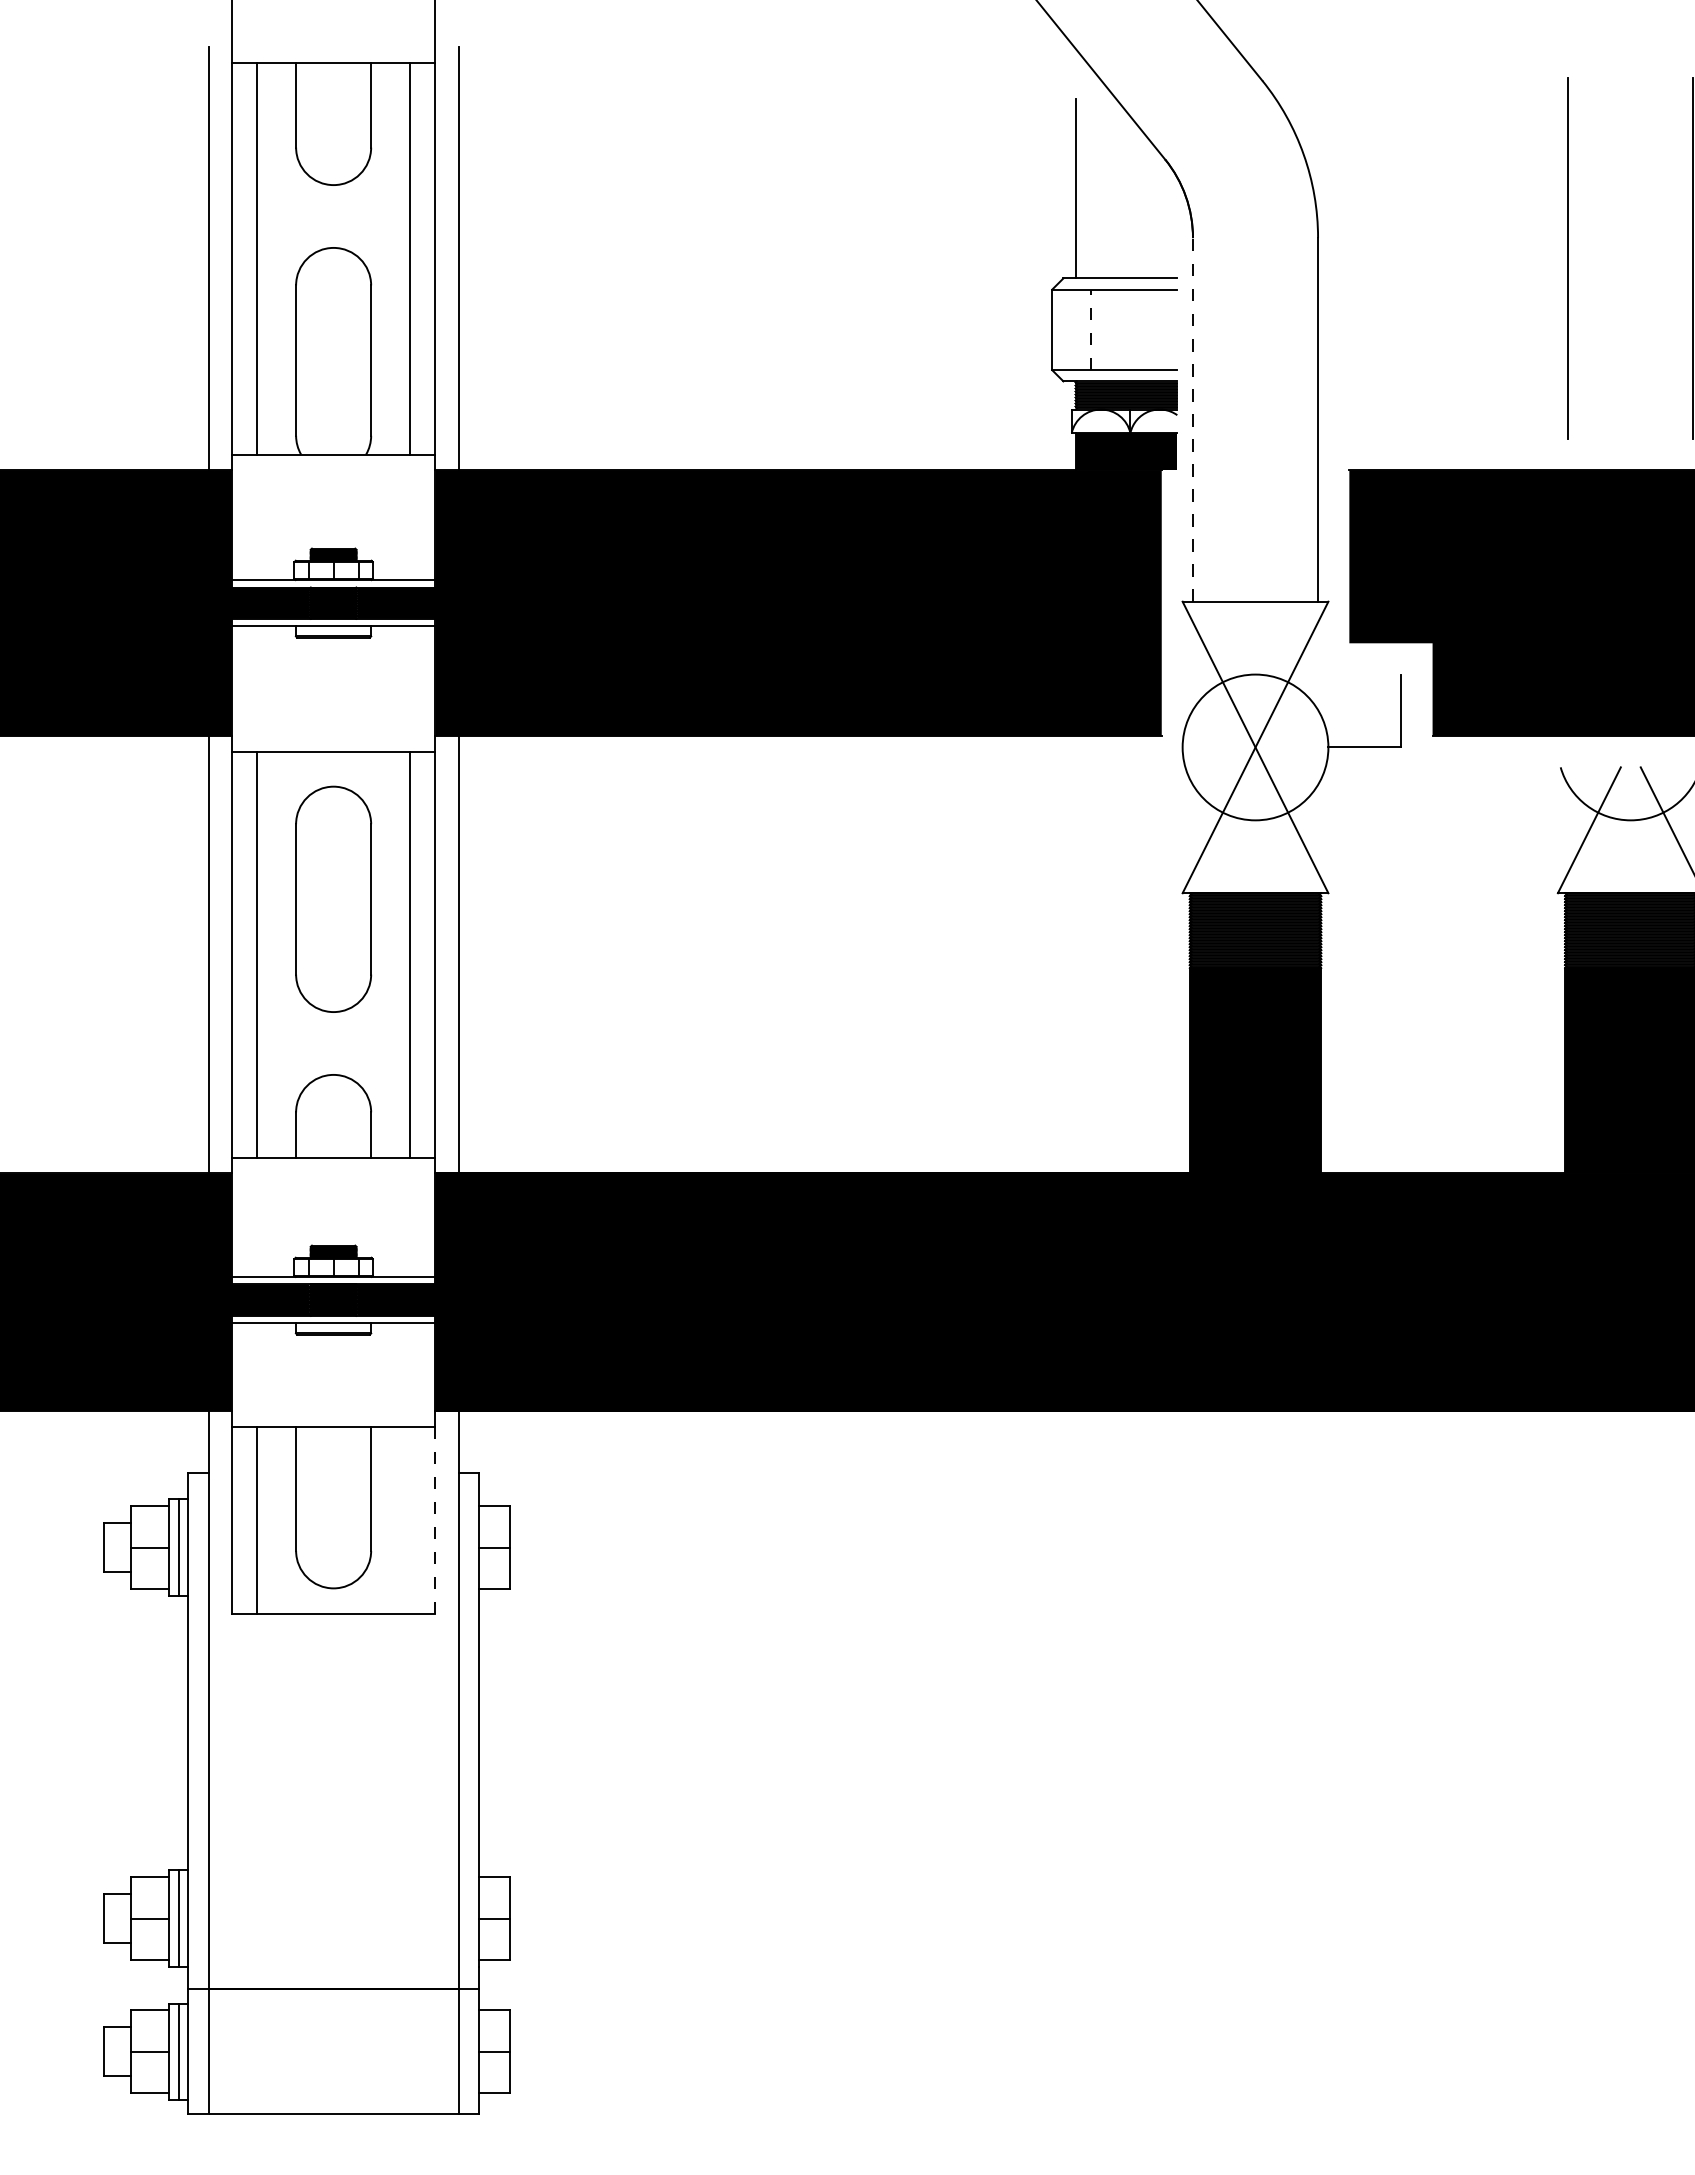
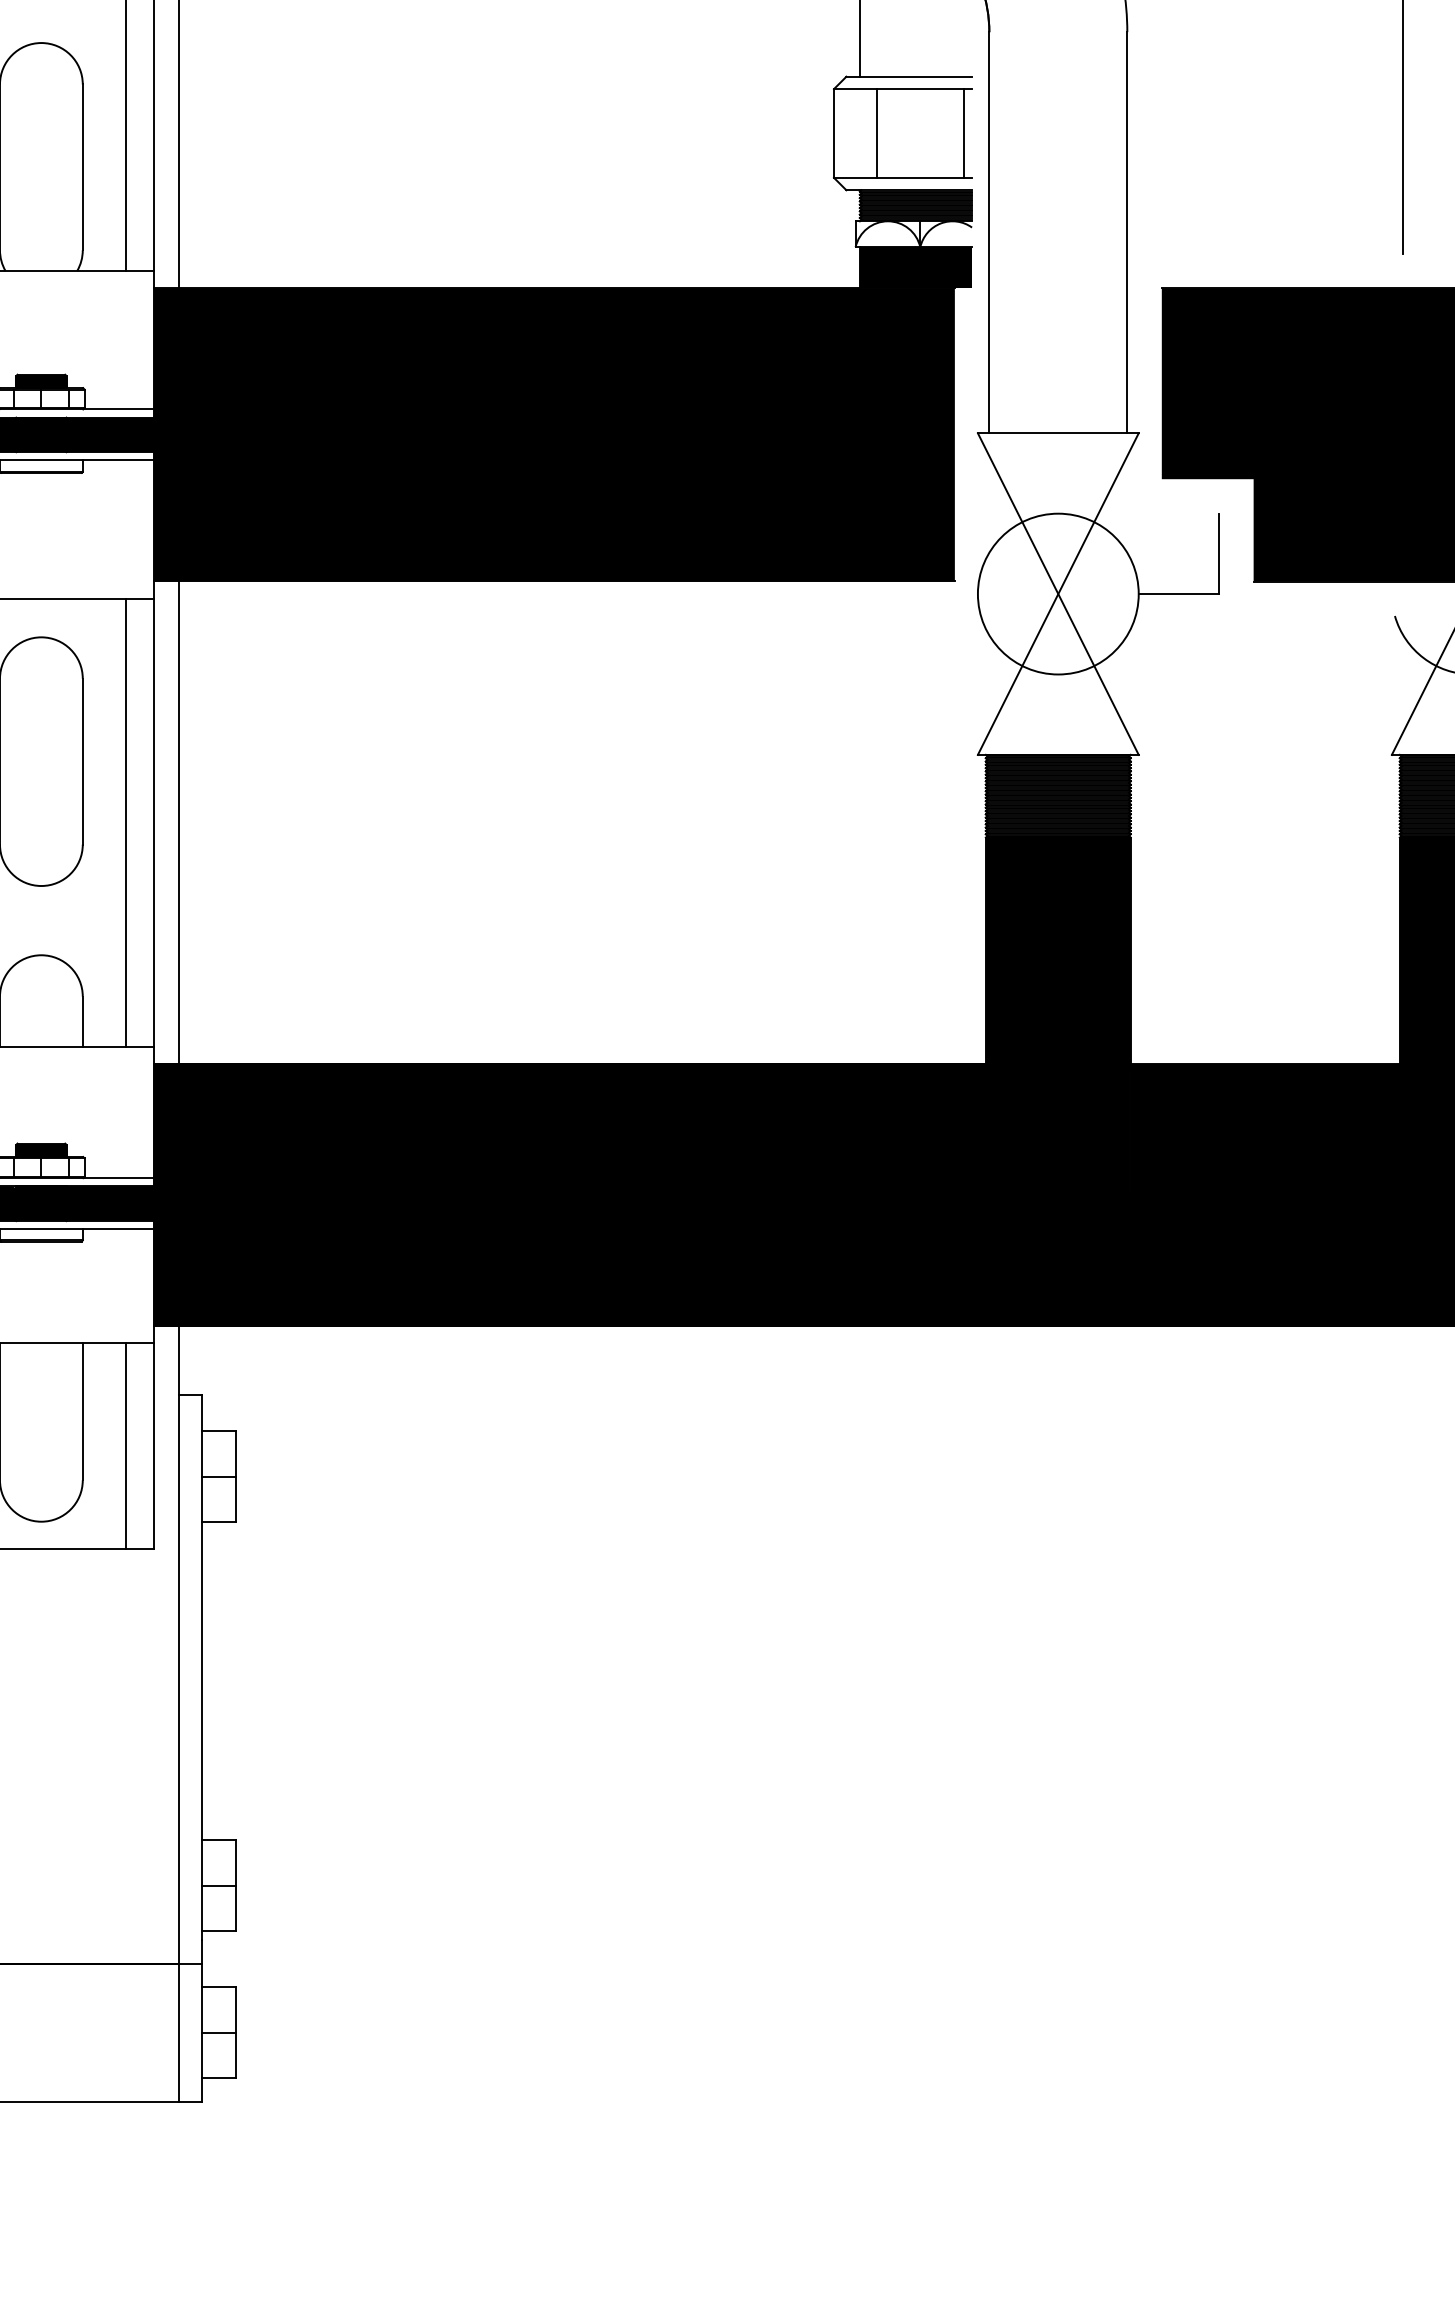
line: (1091, 329) -> (877, 133), dashed -> solid
line: (1169, 329) -> (963, 133), added
line: (1192, 419) -> (988, 232), dashed -> solid
line: (410, 1519) -> (126, 1445), added
line: (435, 1520) -> (153, 1446), dashed -> solid

